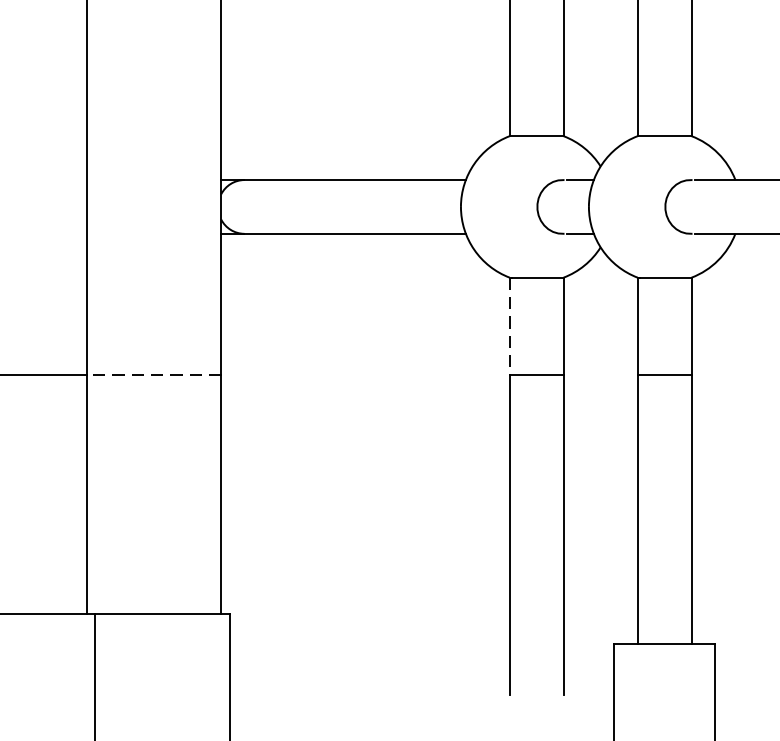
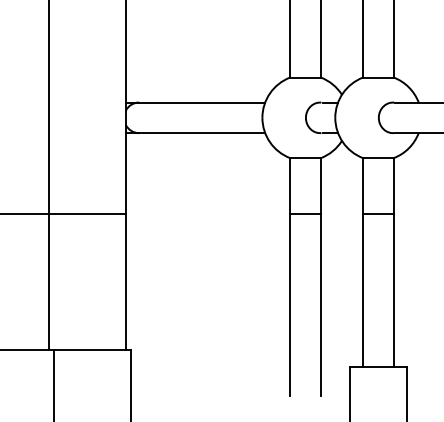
line: (510, 325) -> (290, 185), dashed -> solid
line: (153, 374) -> (87, 213), dashed -> solid

